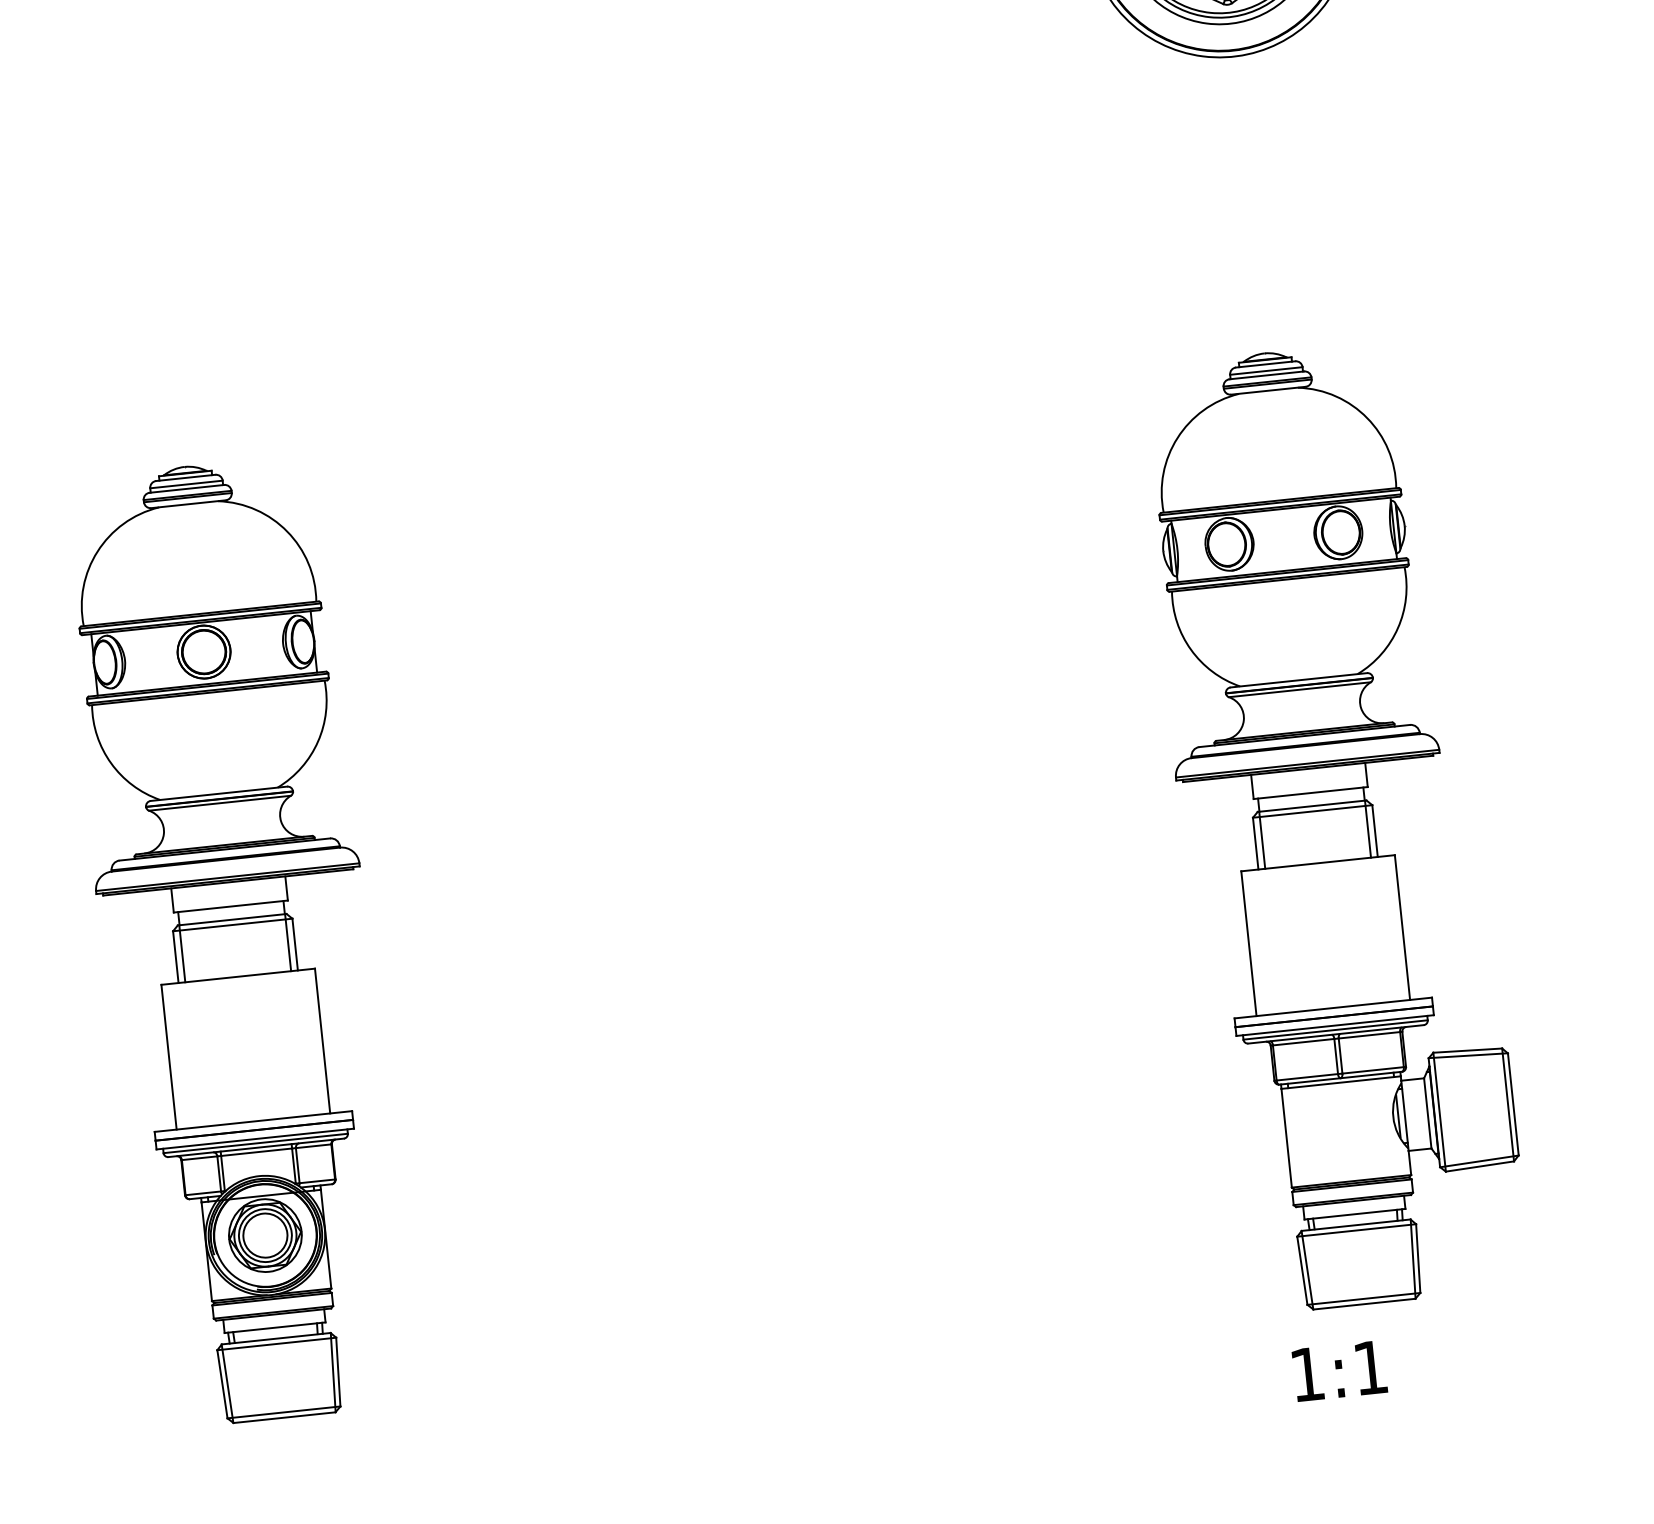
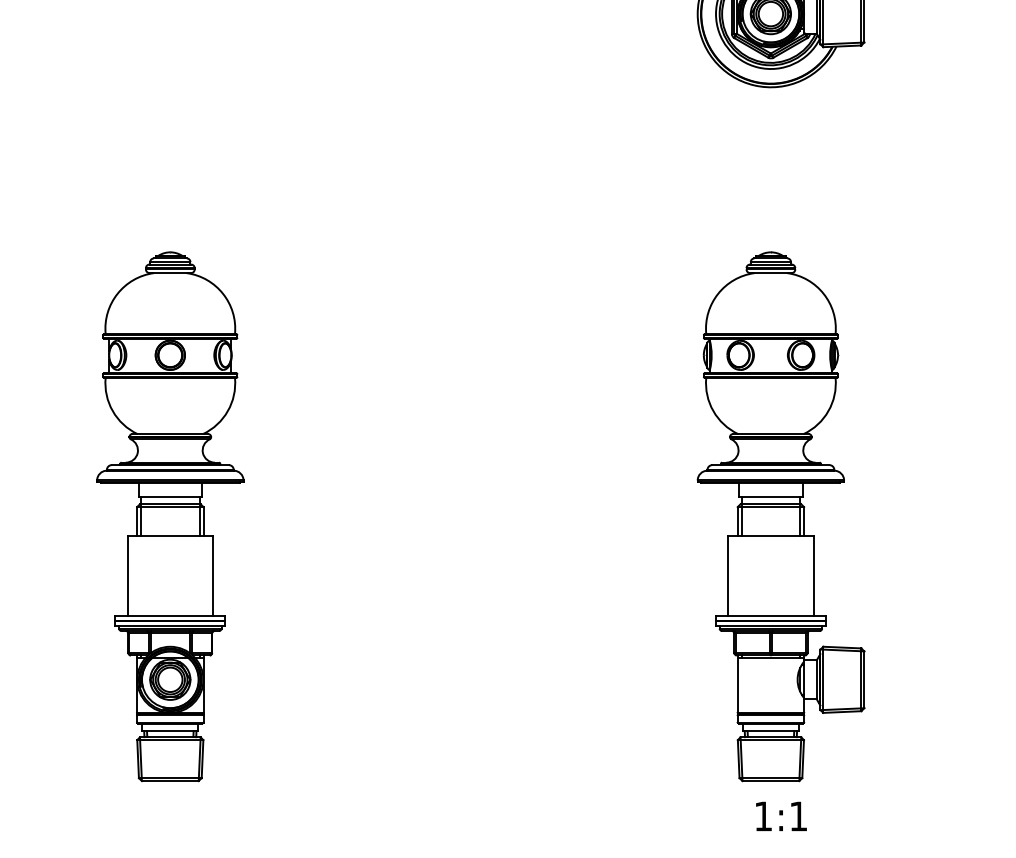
text: (1339, 1369) -> (781, 815), moved

